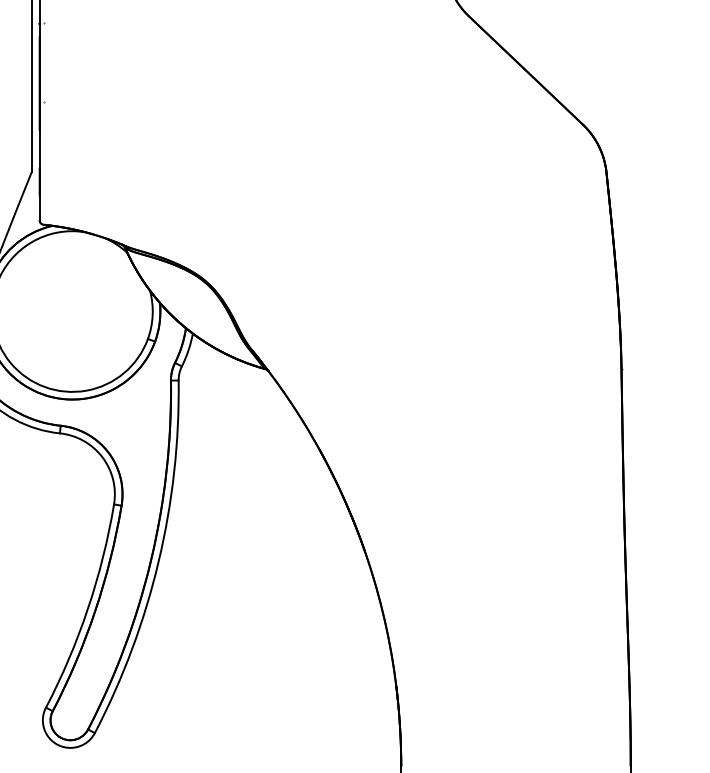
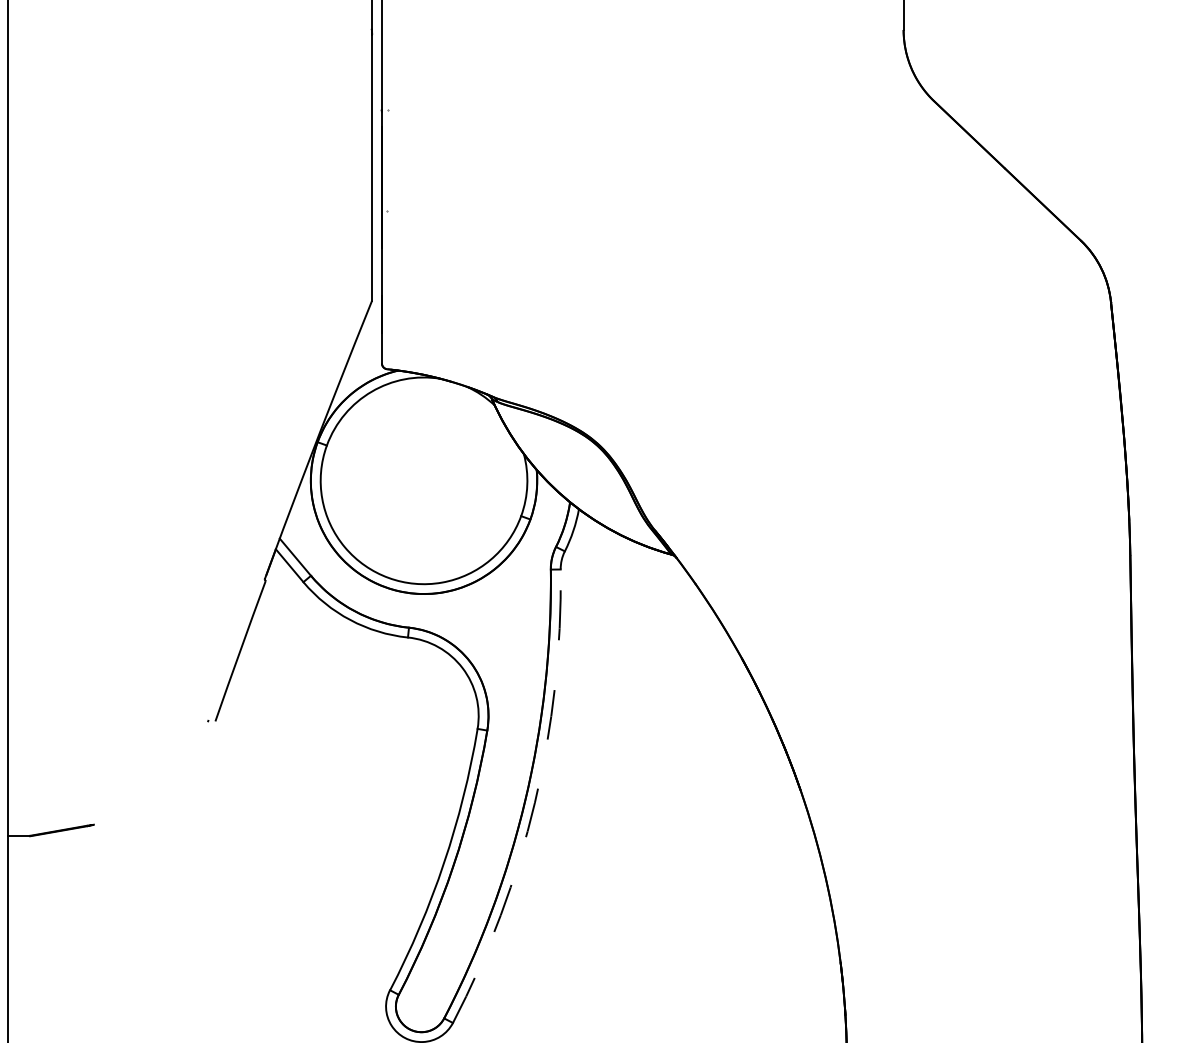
arc: (158, 561) -> (534, 802), solid -> dashed

